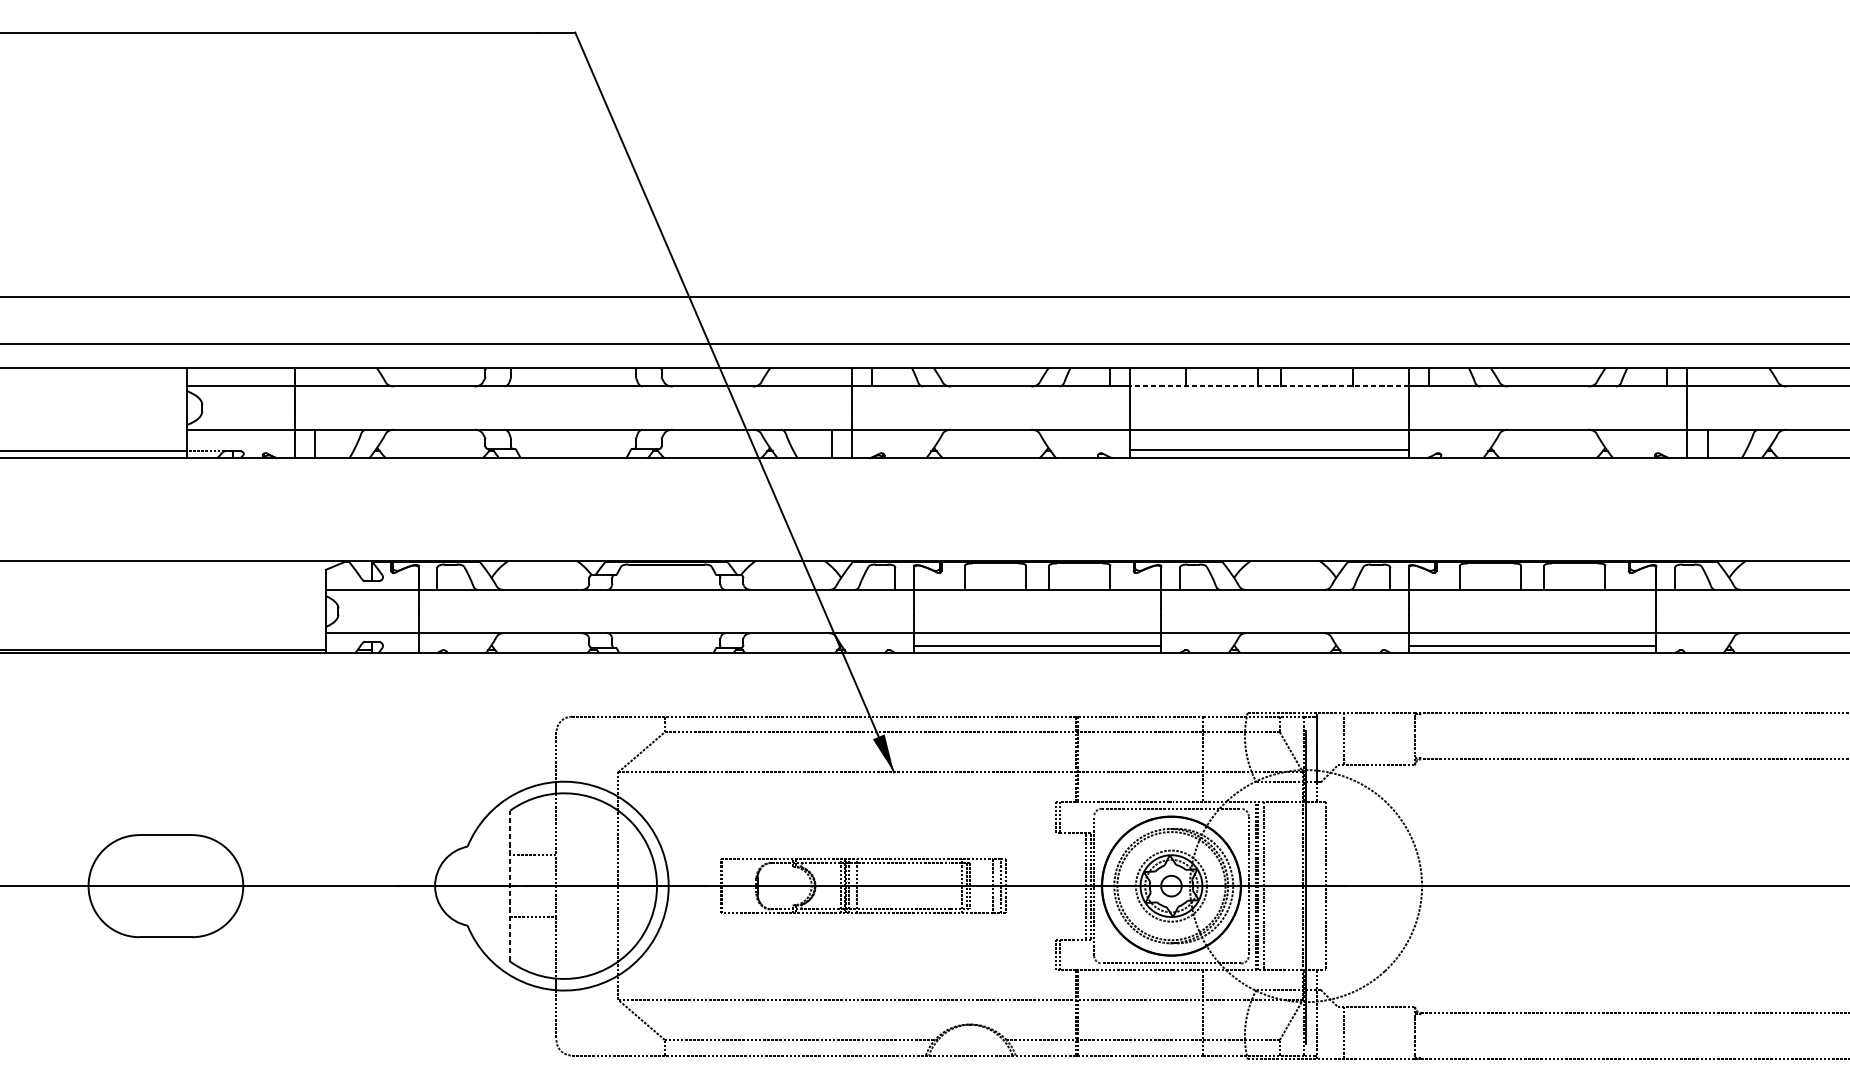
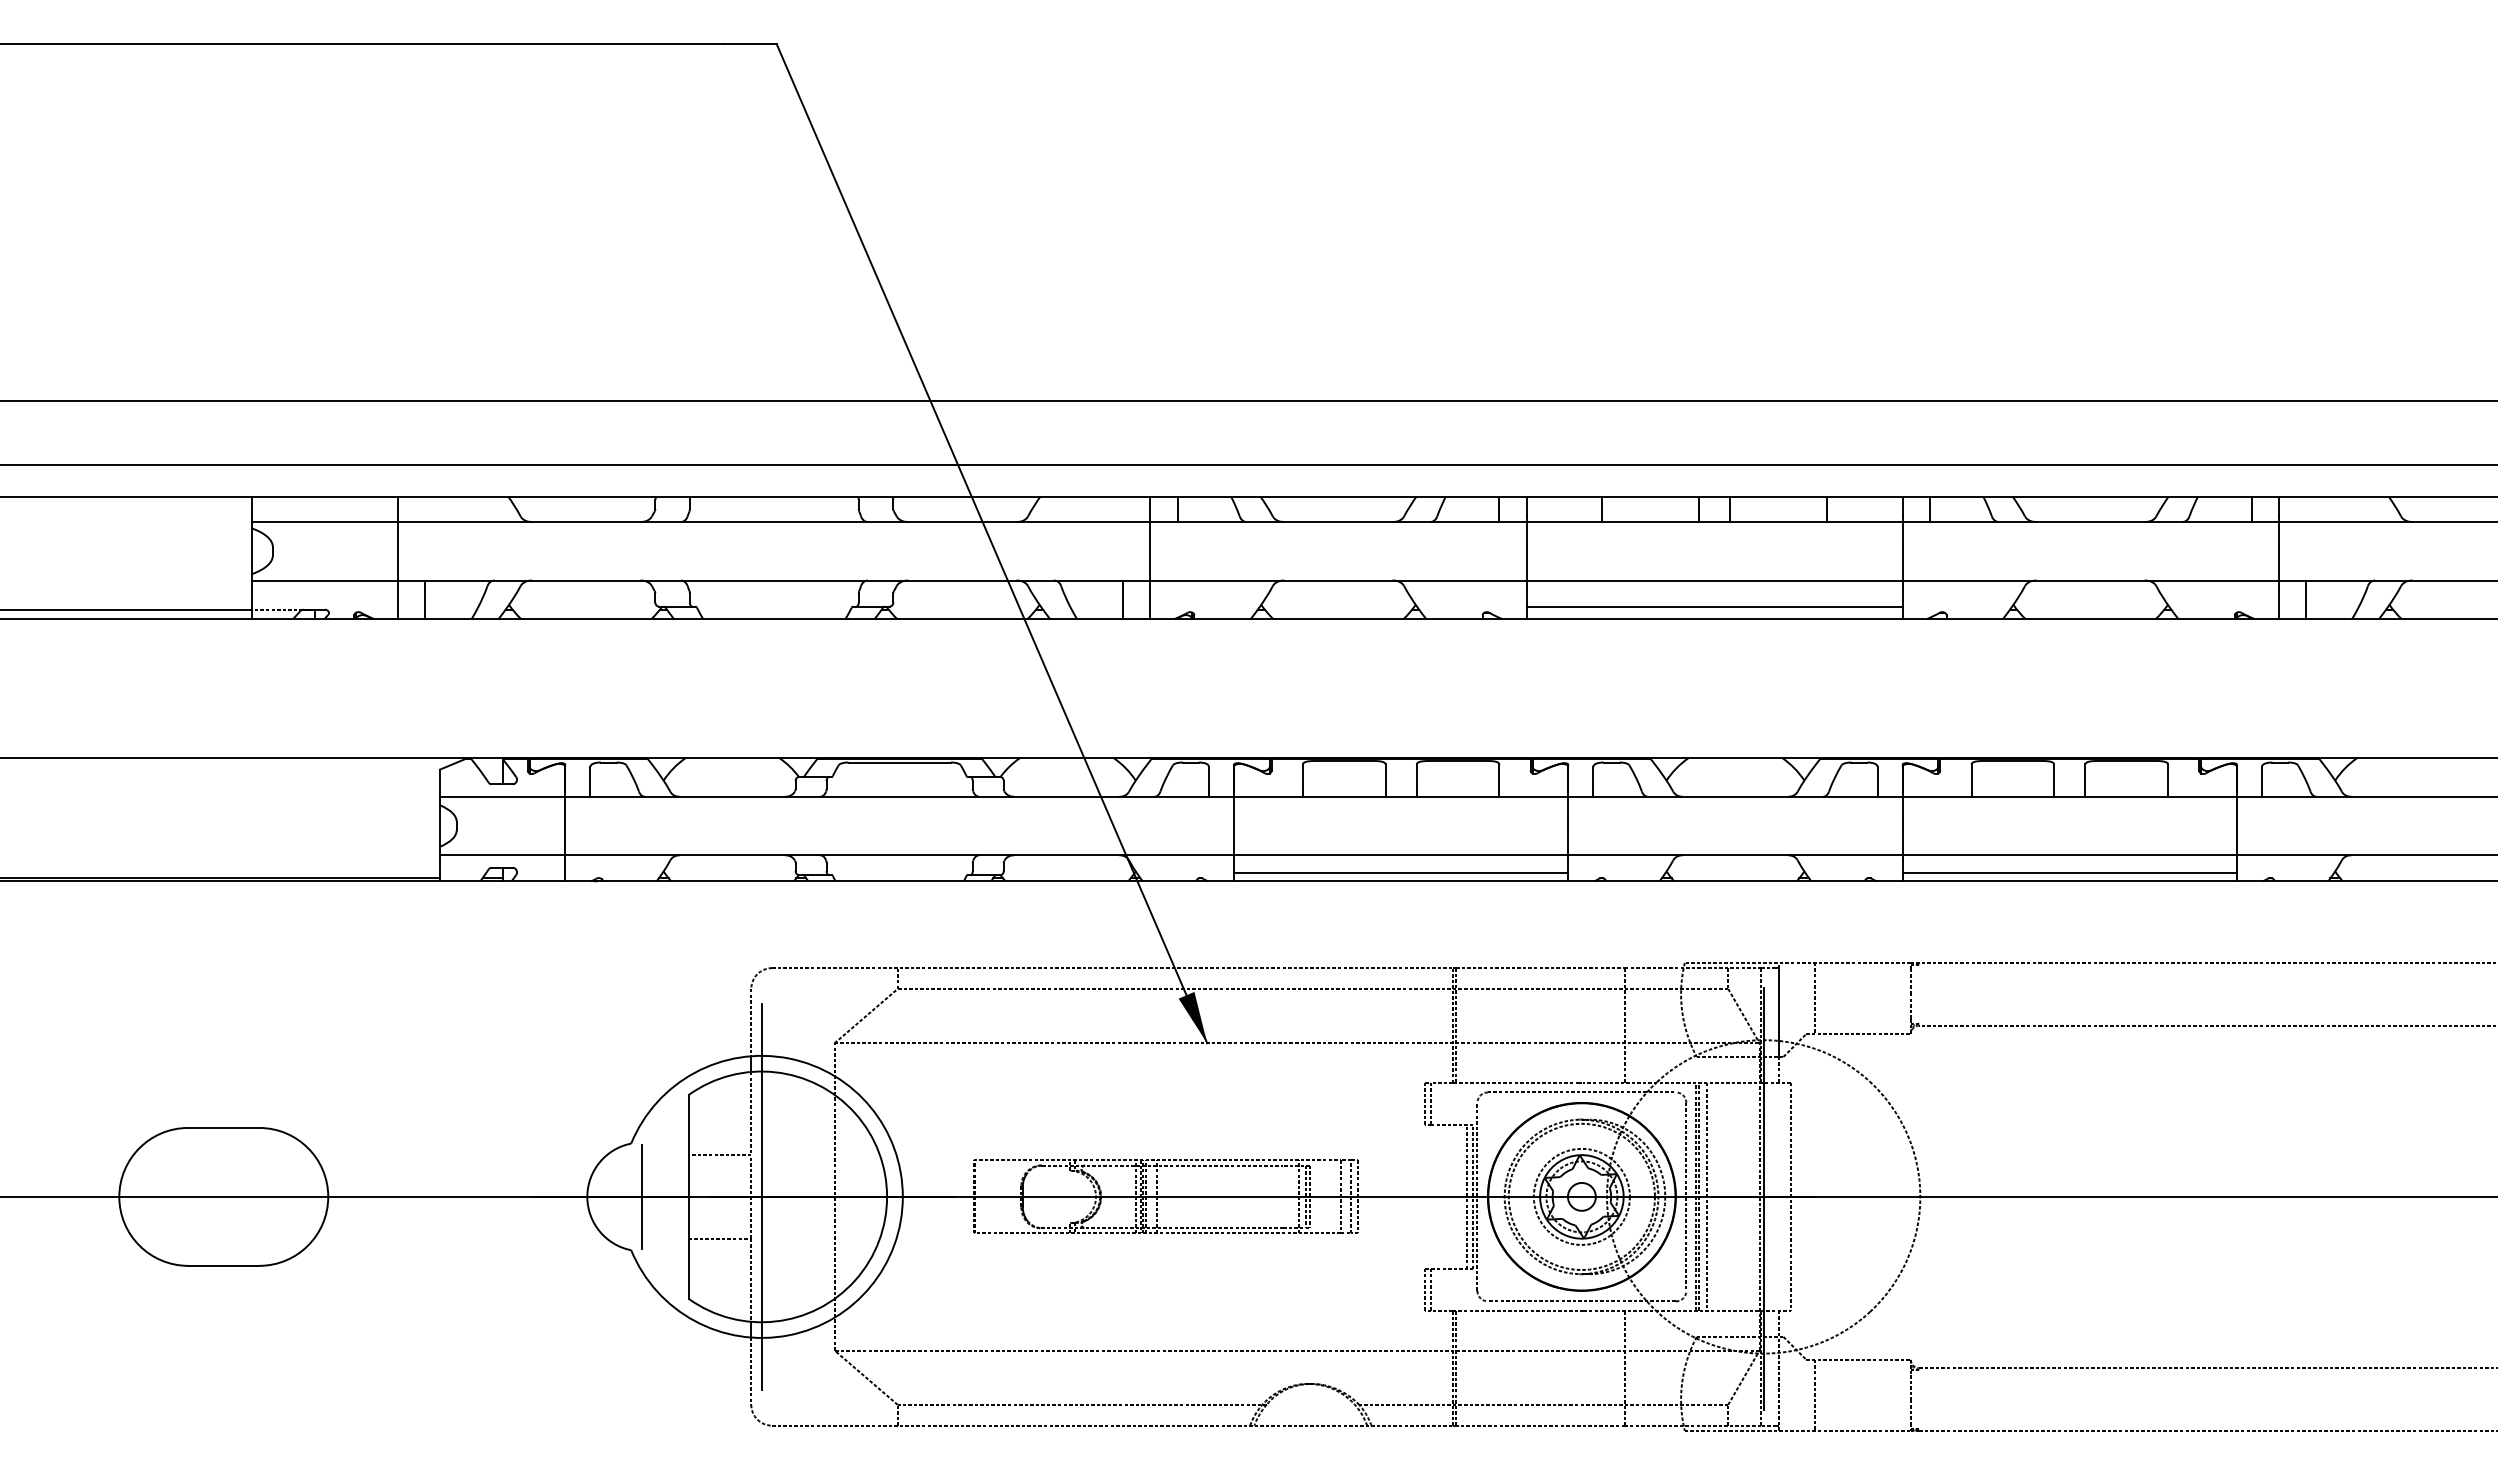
line: (1269, 386) -> (1714, 522), dashed -> solid
line: (475, 885) -> (641, 1196), added
line: (510, 885) -> (688, 1196), dashed -> solid
line: (564, 885) -> (761, 1196), added

